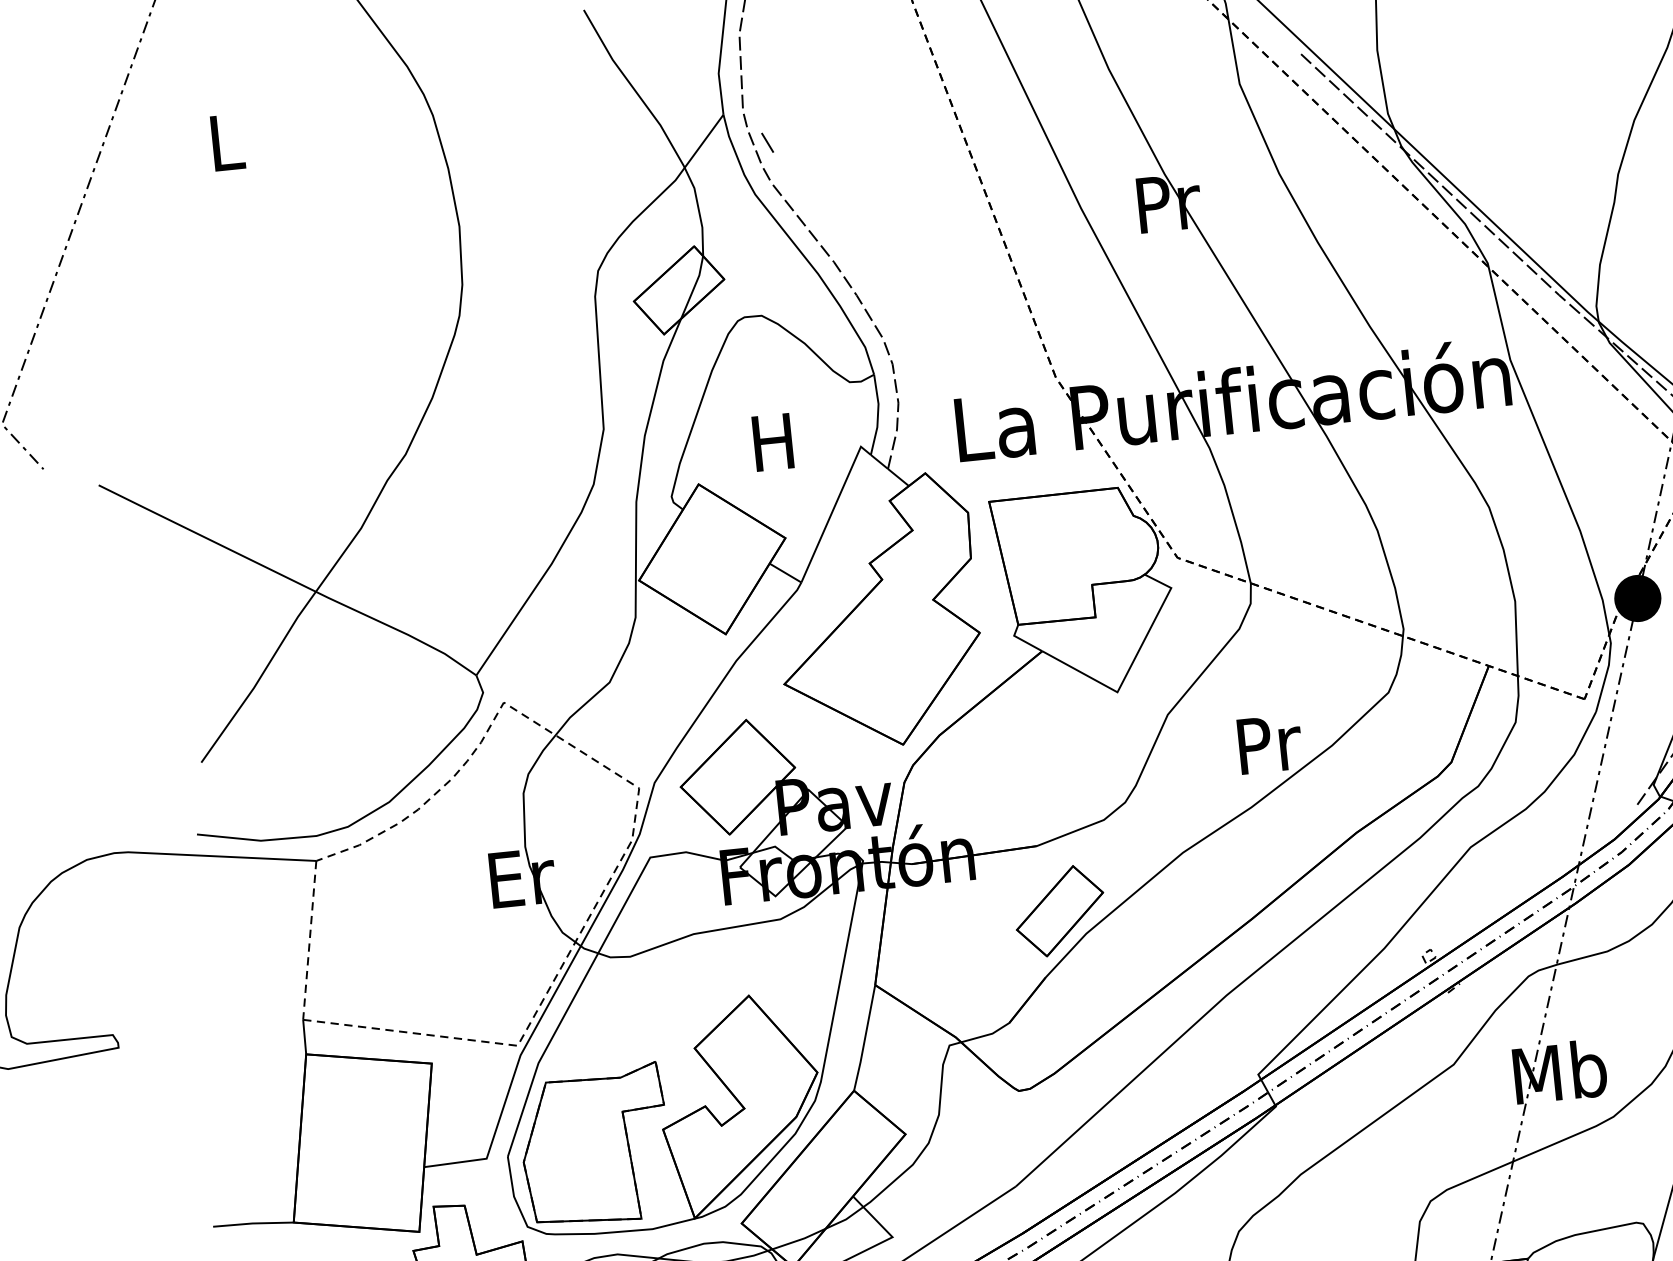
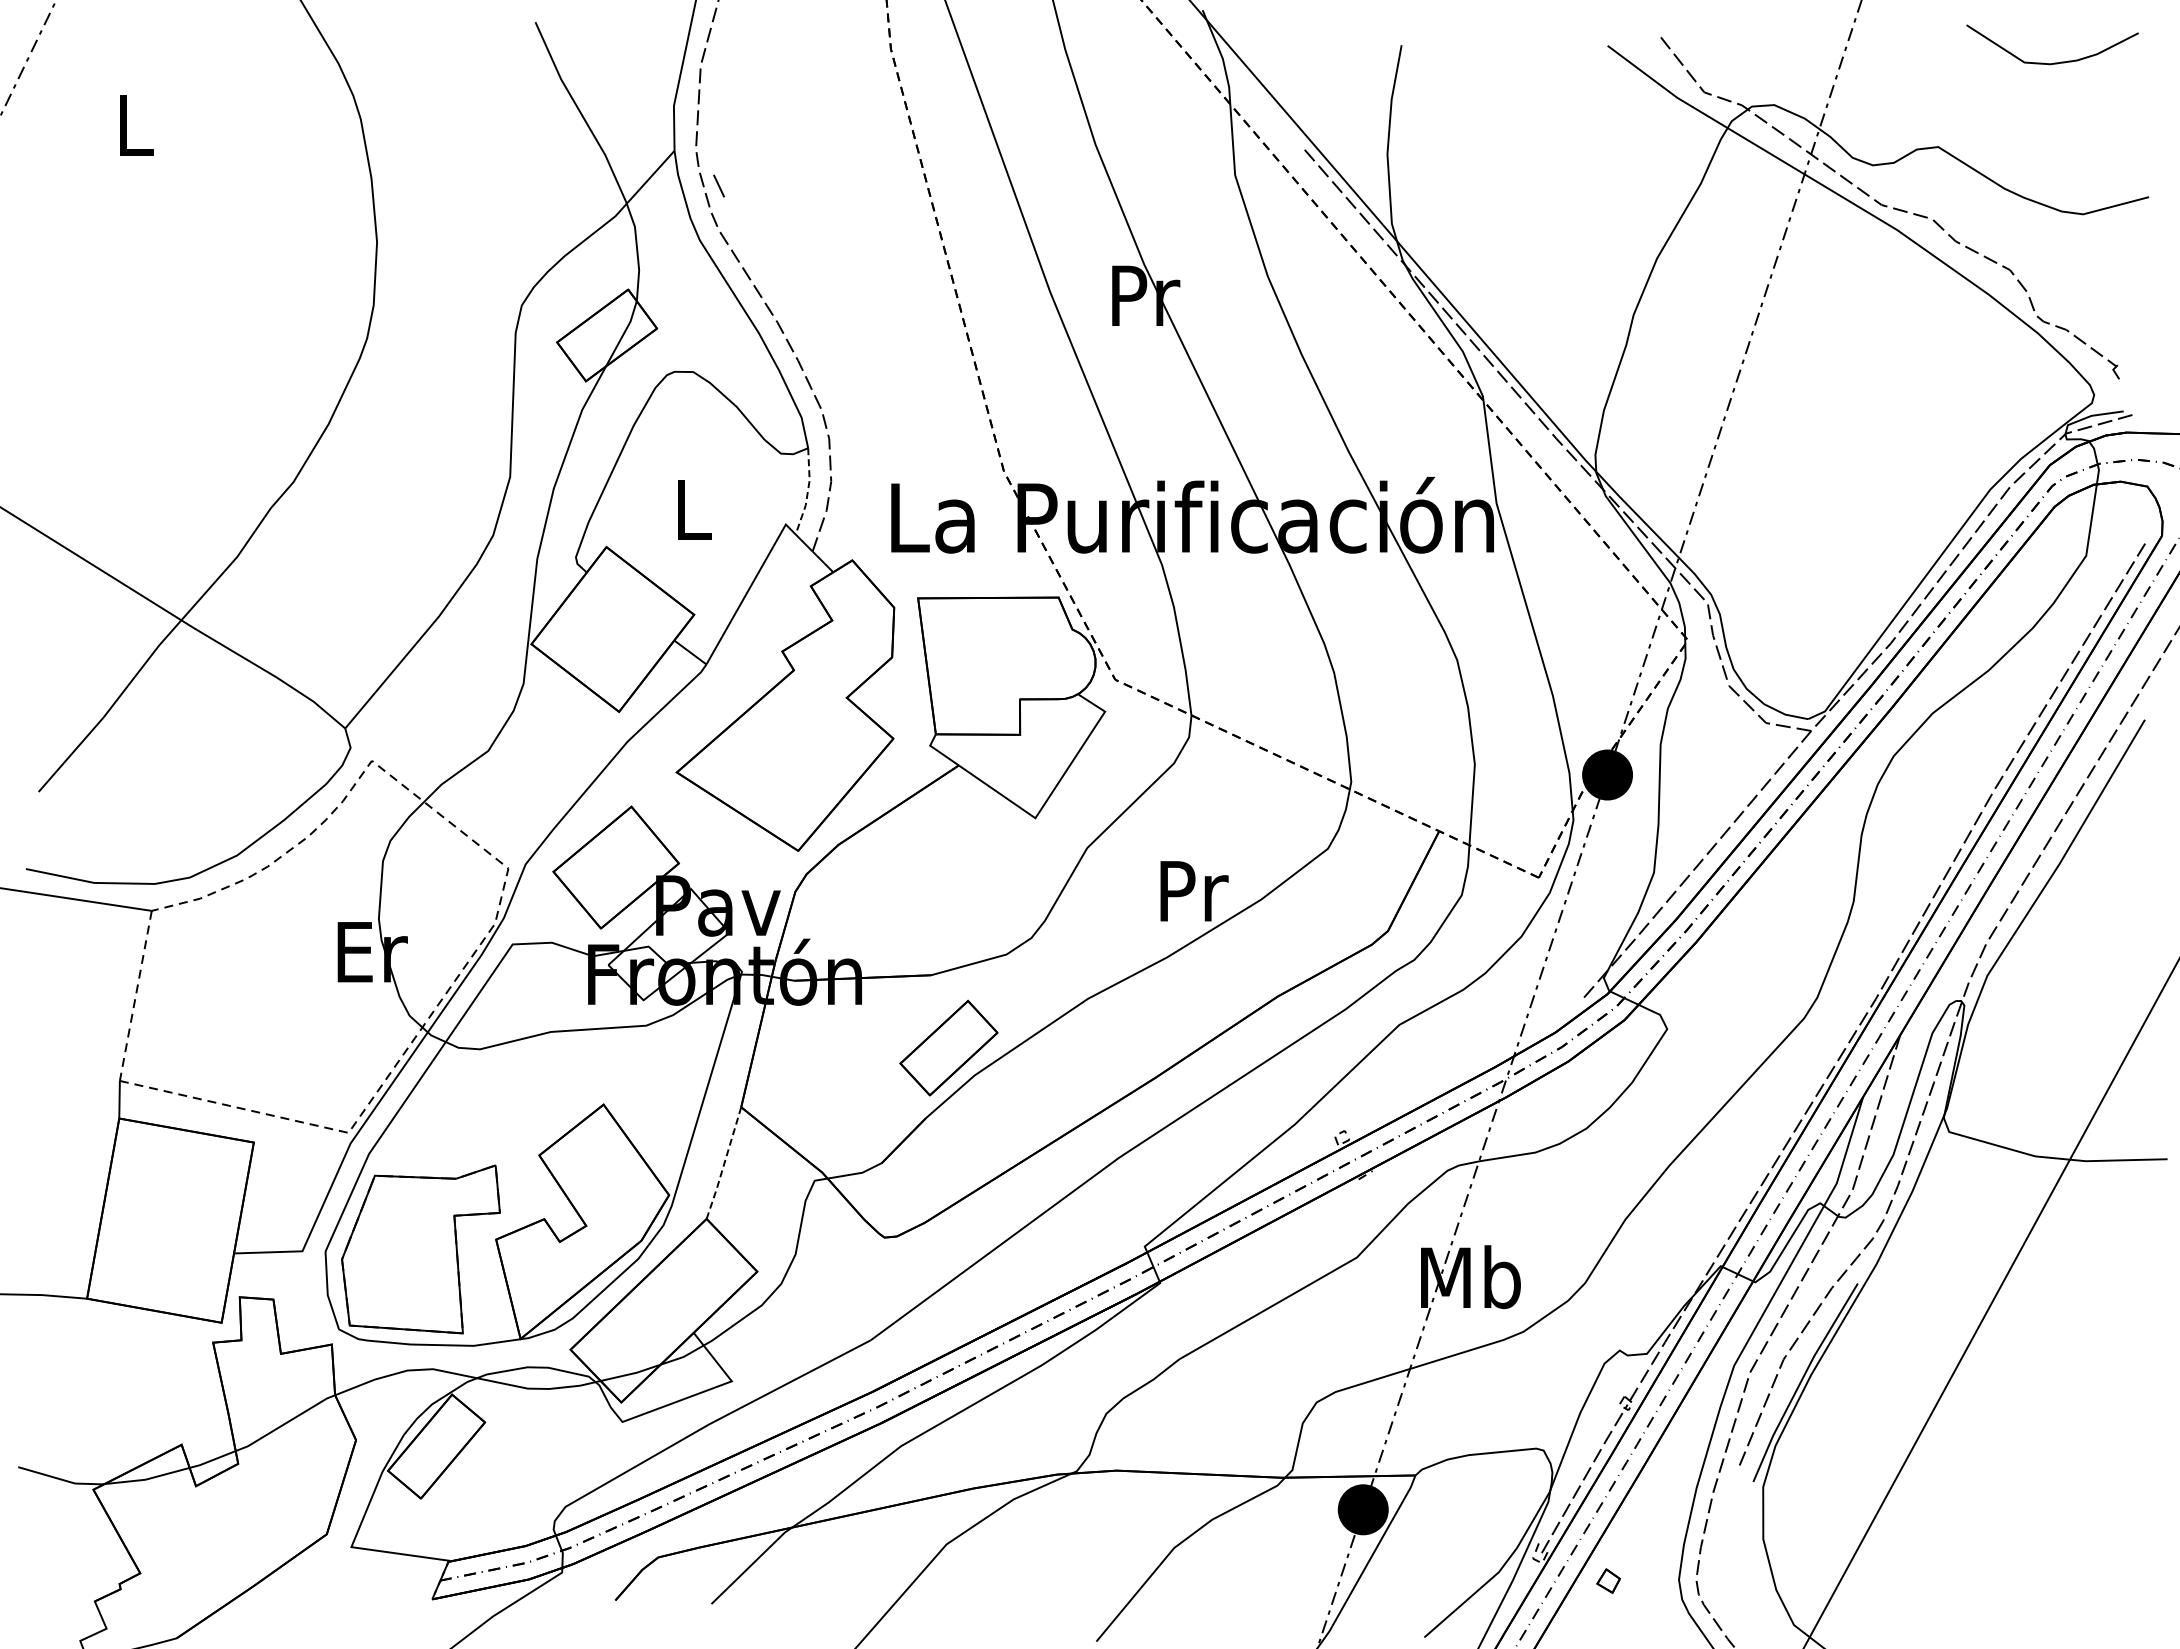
line: (877, 414) -> (807, 491), solid -> dashed
text: (773, 441) -> (691, 509), H -> L
line: (865, 1039) -> (724, 1164), solid -> dashed

